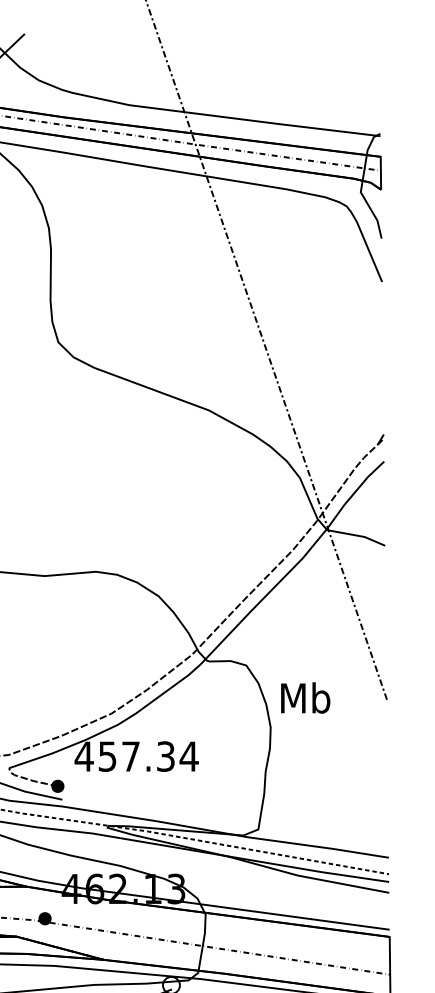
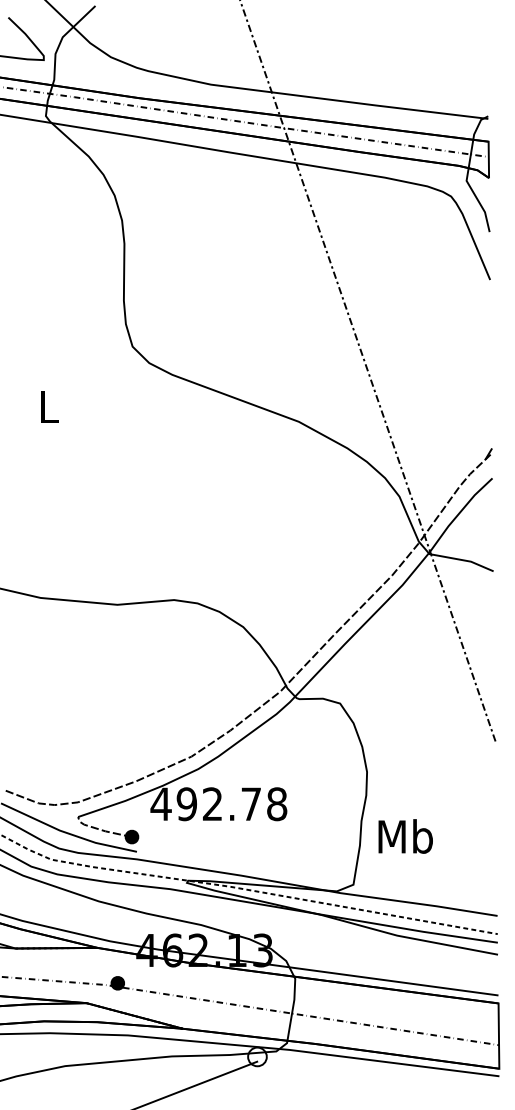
text: (305, 698) -> (405, 836), moved
text: (147, 756) -> (231, 804), 457.34 -> 492.78

